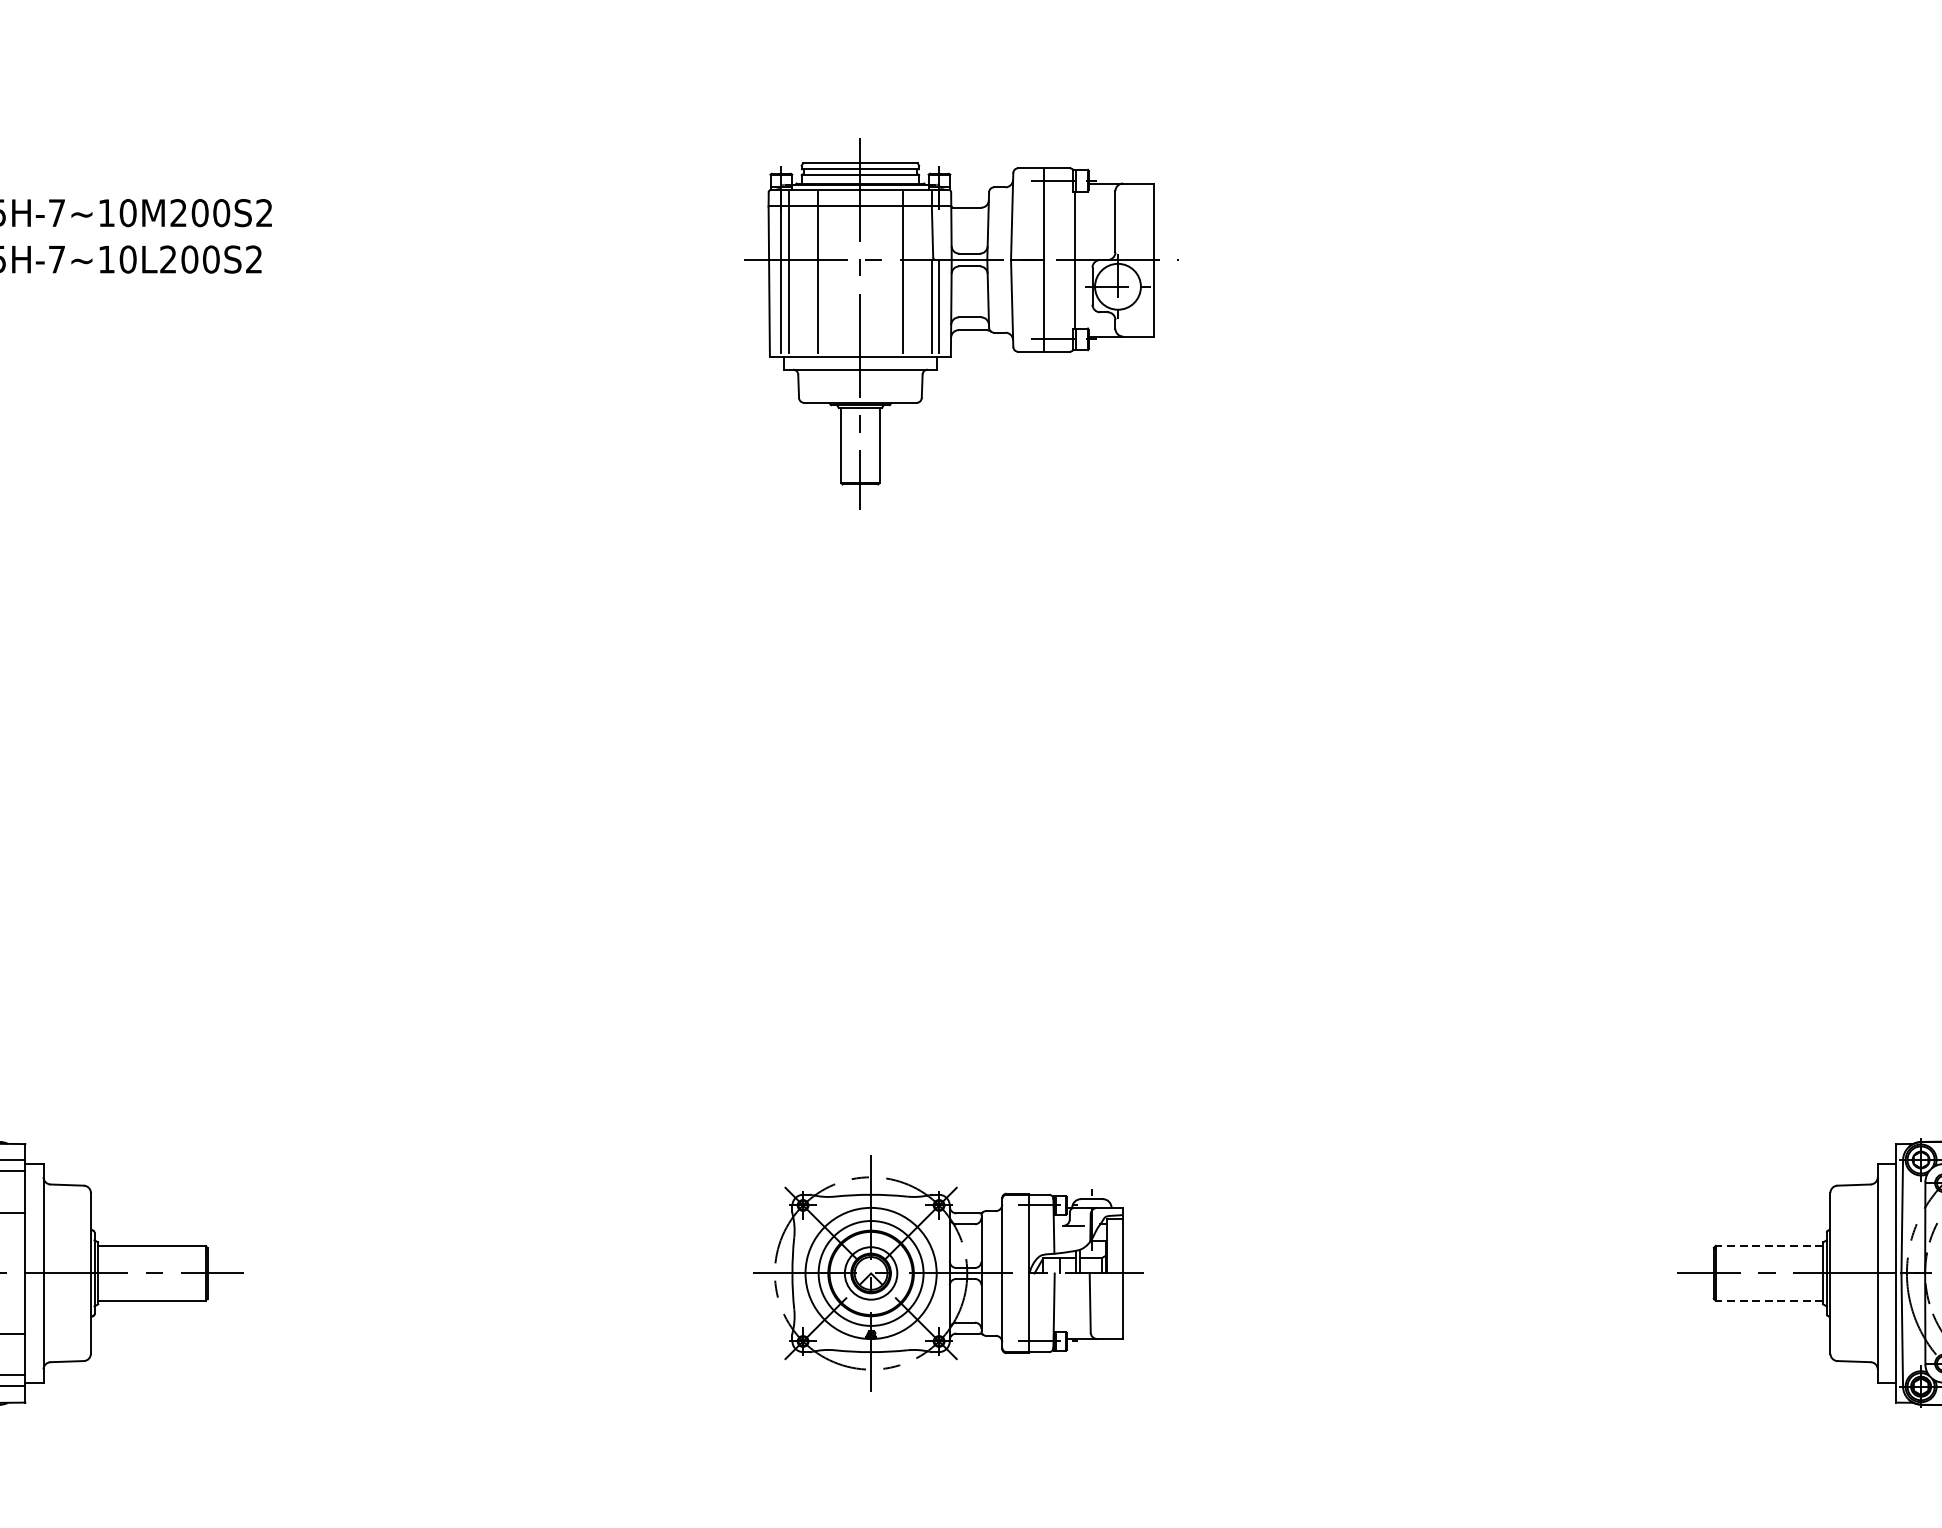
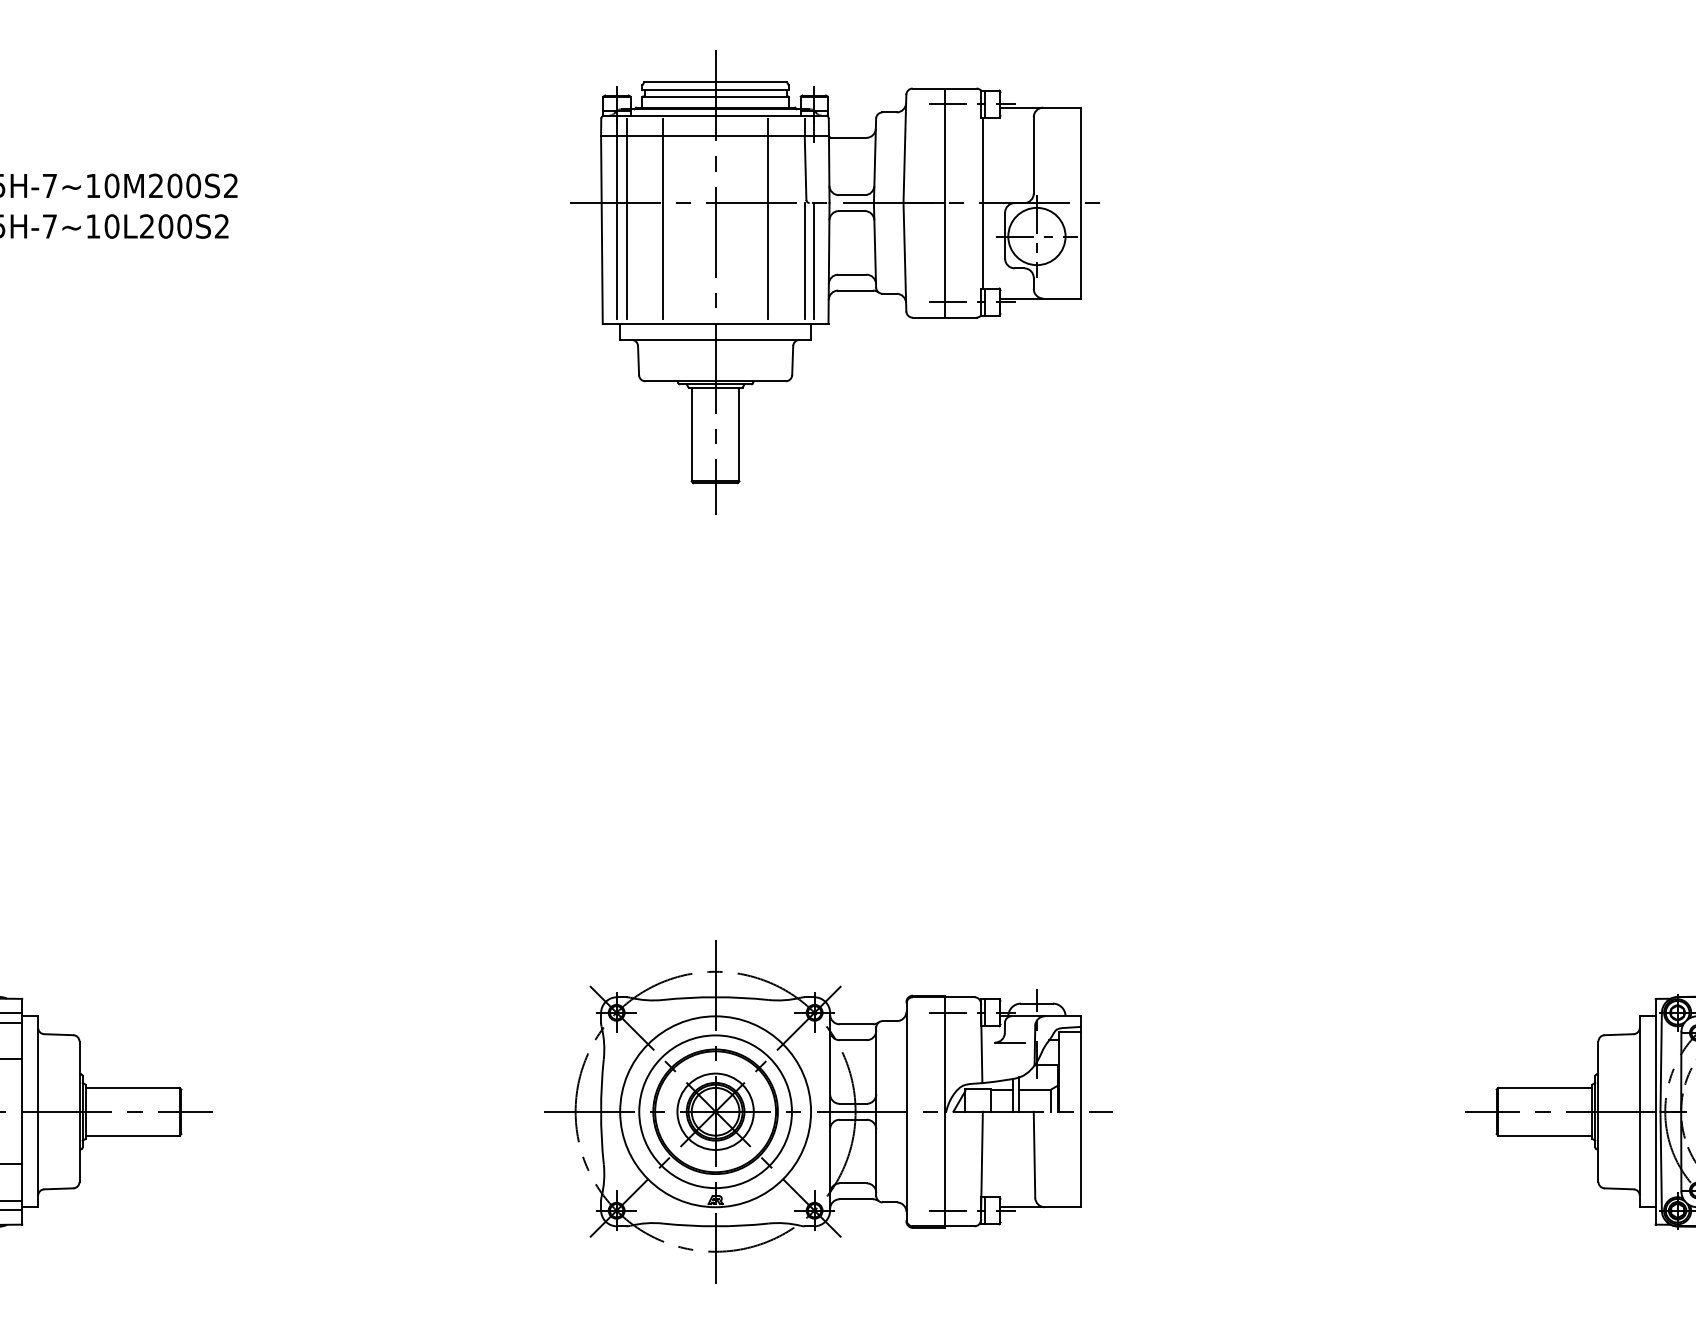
part: (955, 323) -> (834, 282), size x1.43
line: (1769, 1245) -> (1545, 1087), dashed -> solid
part: (948, 1273) -> (828, 1111), size x1.67
line: (1769, 1300) -> (1545, 1135), dashed -> solid

